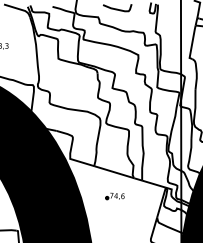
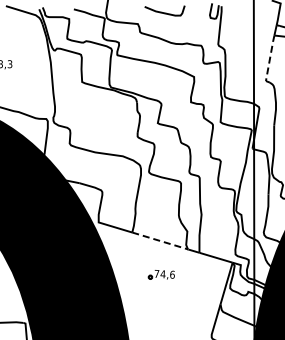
line: (192, 43) -> (269, 60), solid -> dashed
line: (114, 172) -> (160, 241), solid -> dashed

